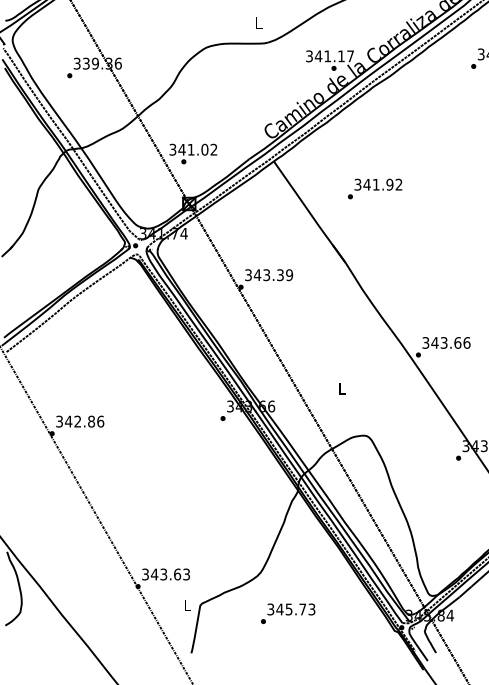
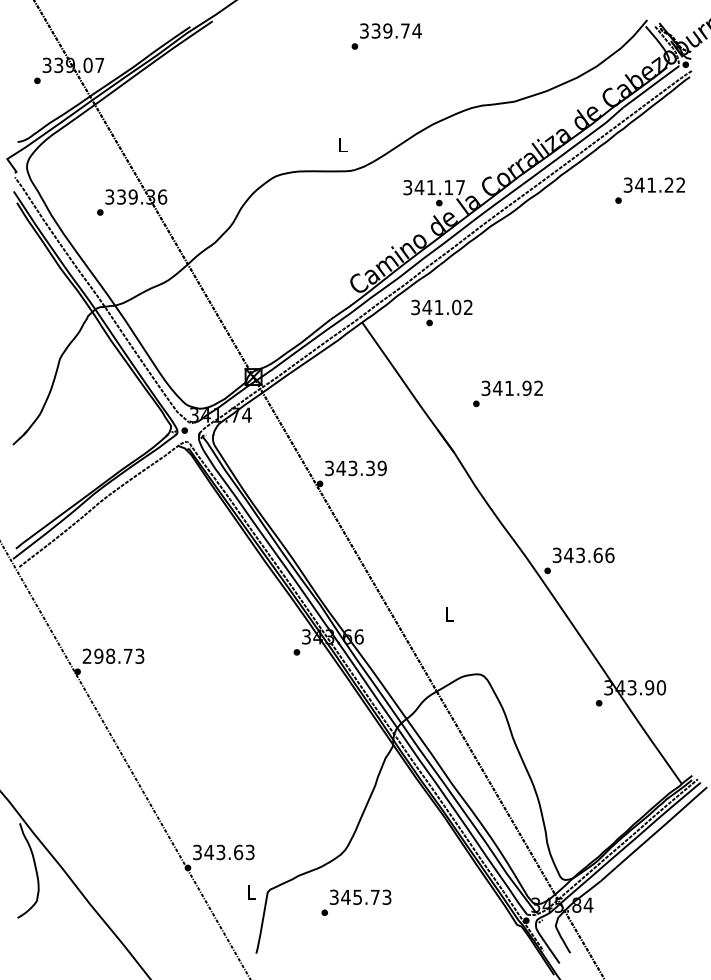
text: (193, 153) -> (441, 312), moved
text: (374, 188) -> (507, 393), moved
text: (80, 421) -> (113, 655), 342.86 -> 298.73
text: (288, 613) -> (356, 902), moved

